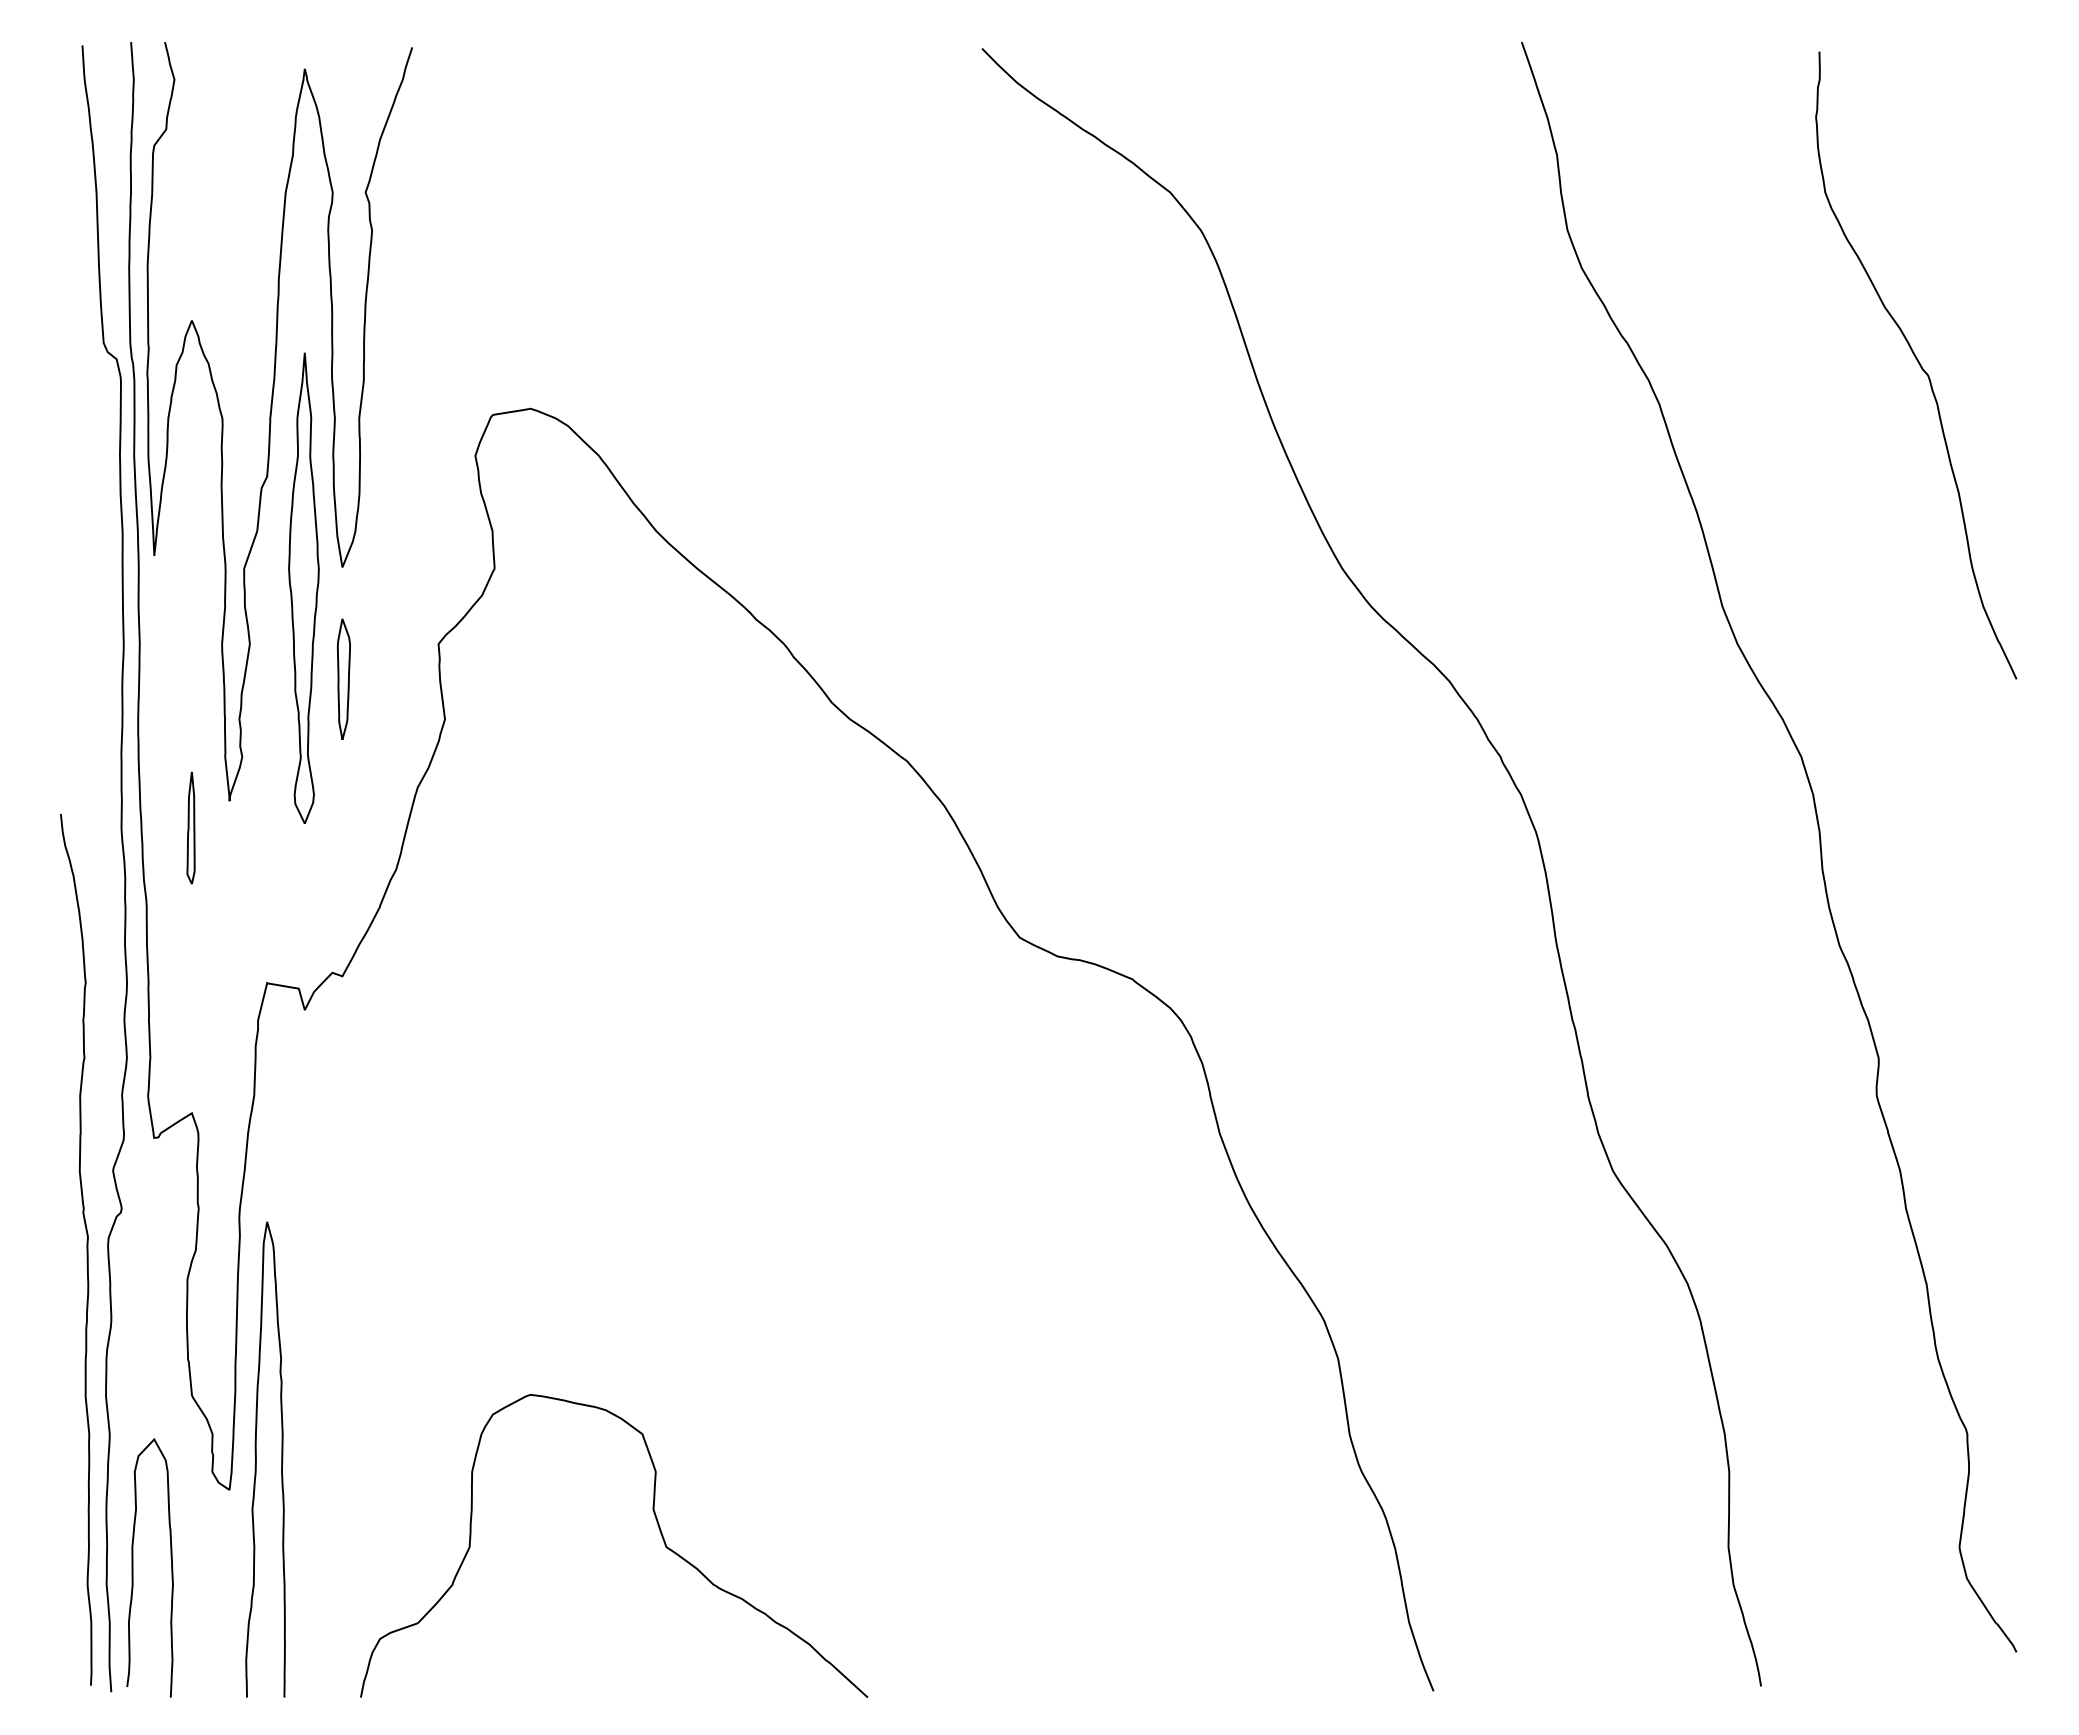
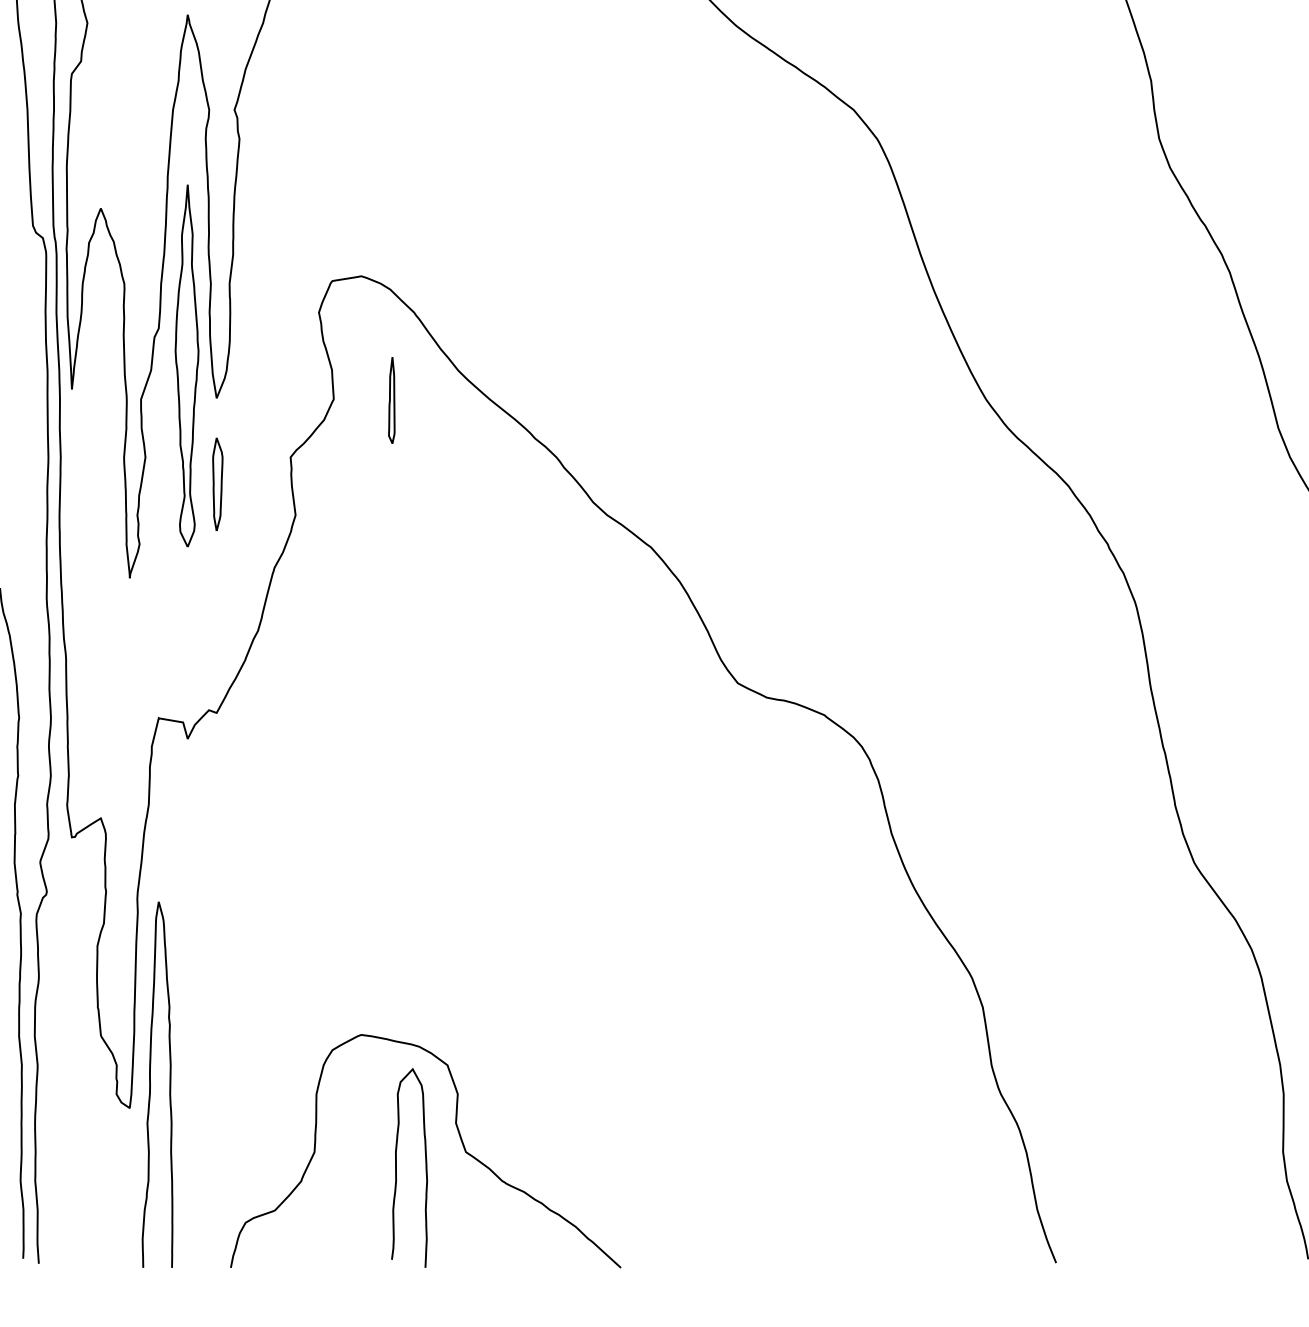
part: (303, 587) -> (186, 365), moved
part: (190, 827) -> (391, 399), moved
curve: (133, 1567) -> (396, 1167), moved

